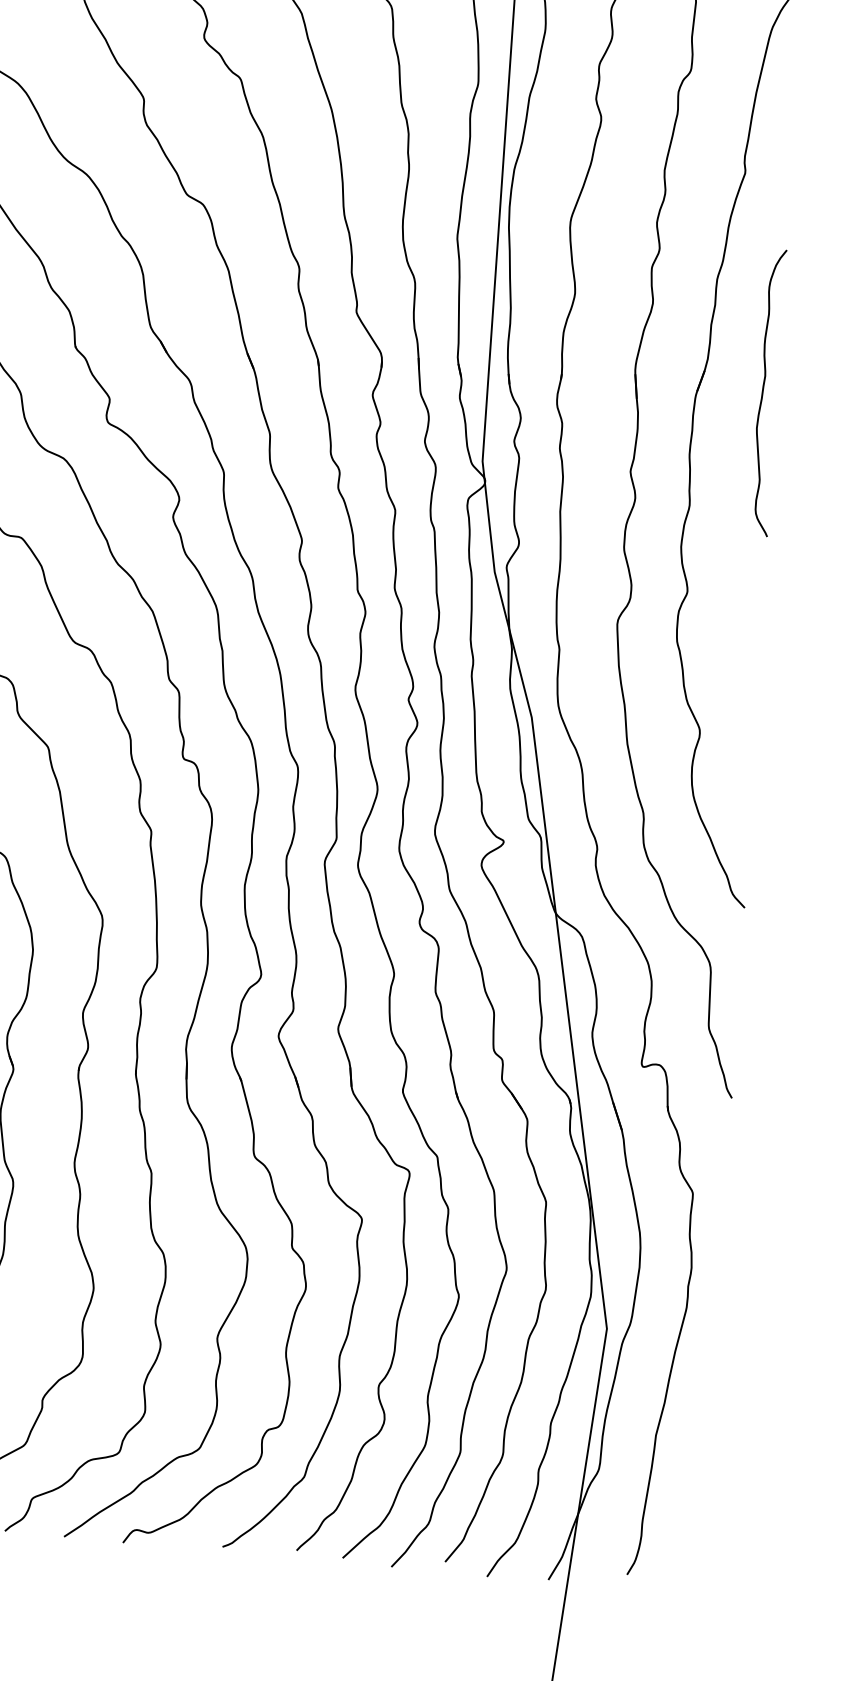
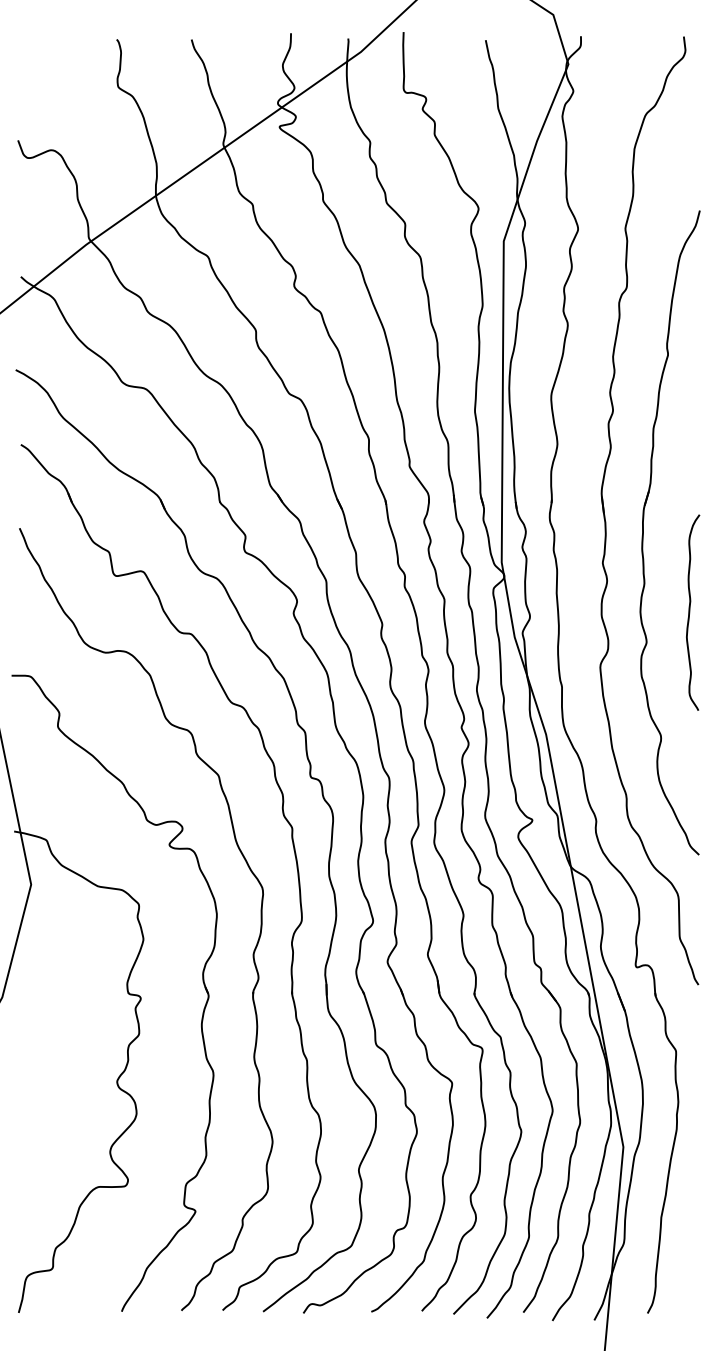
curve: (764, 392) -> (690, 612), moved

